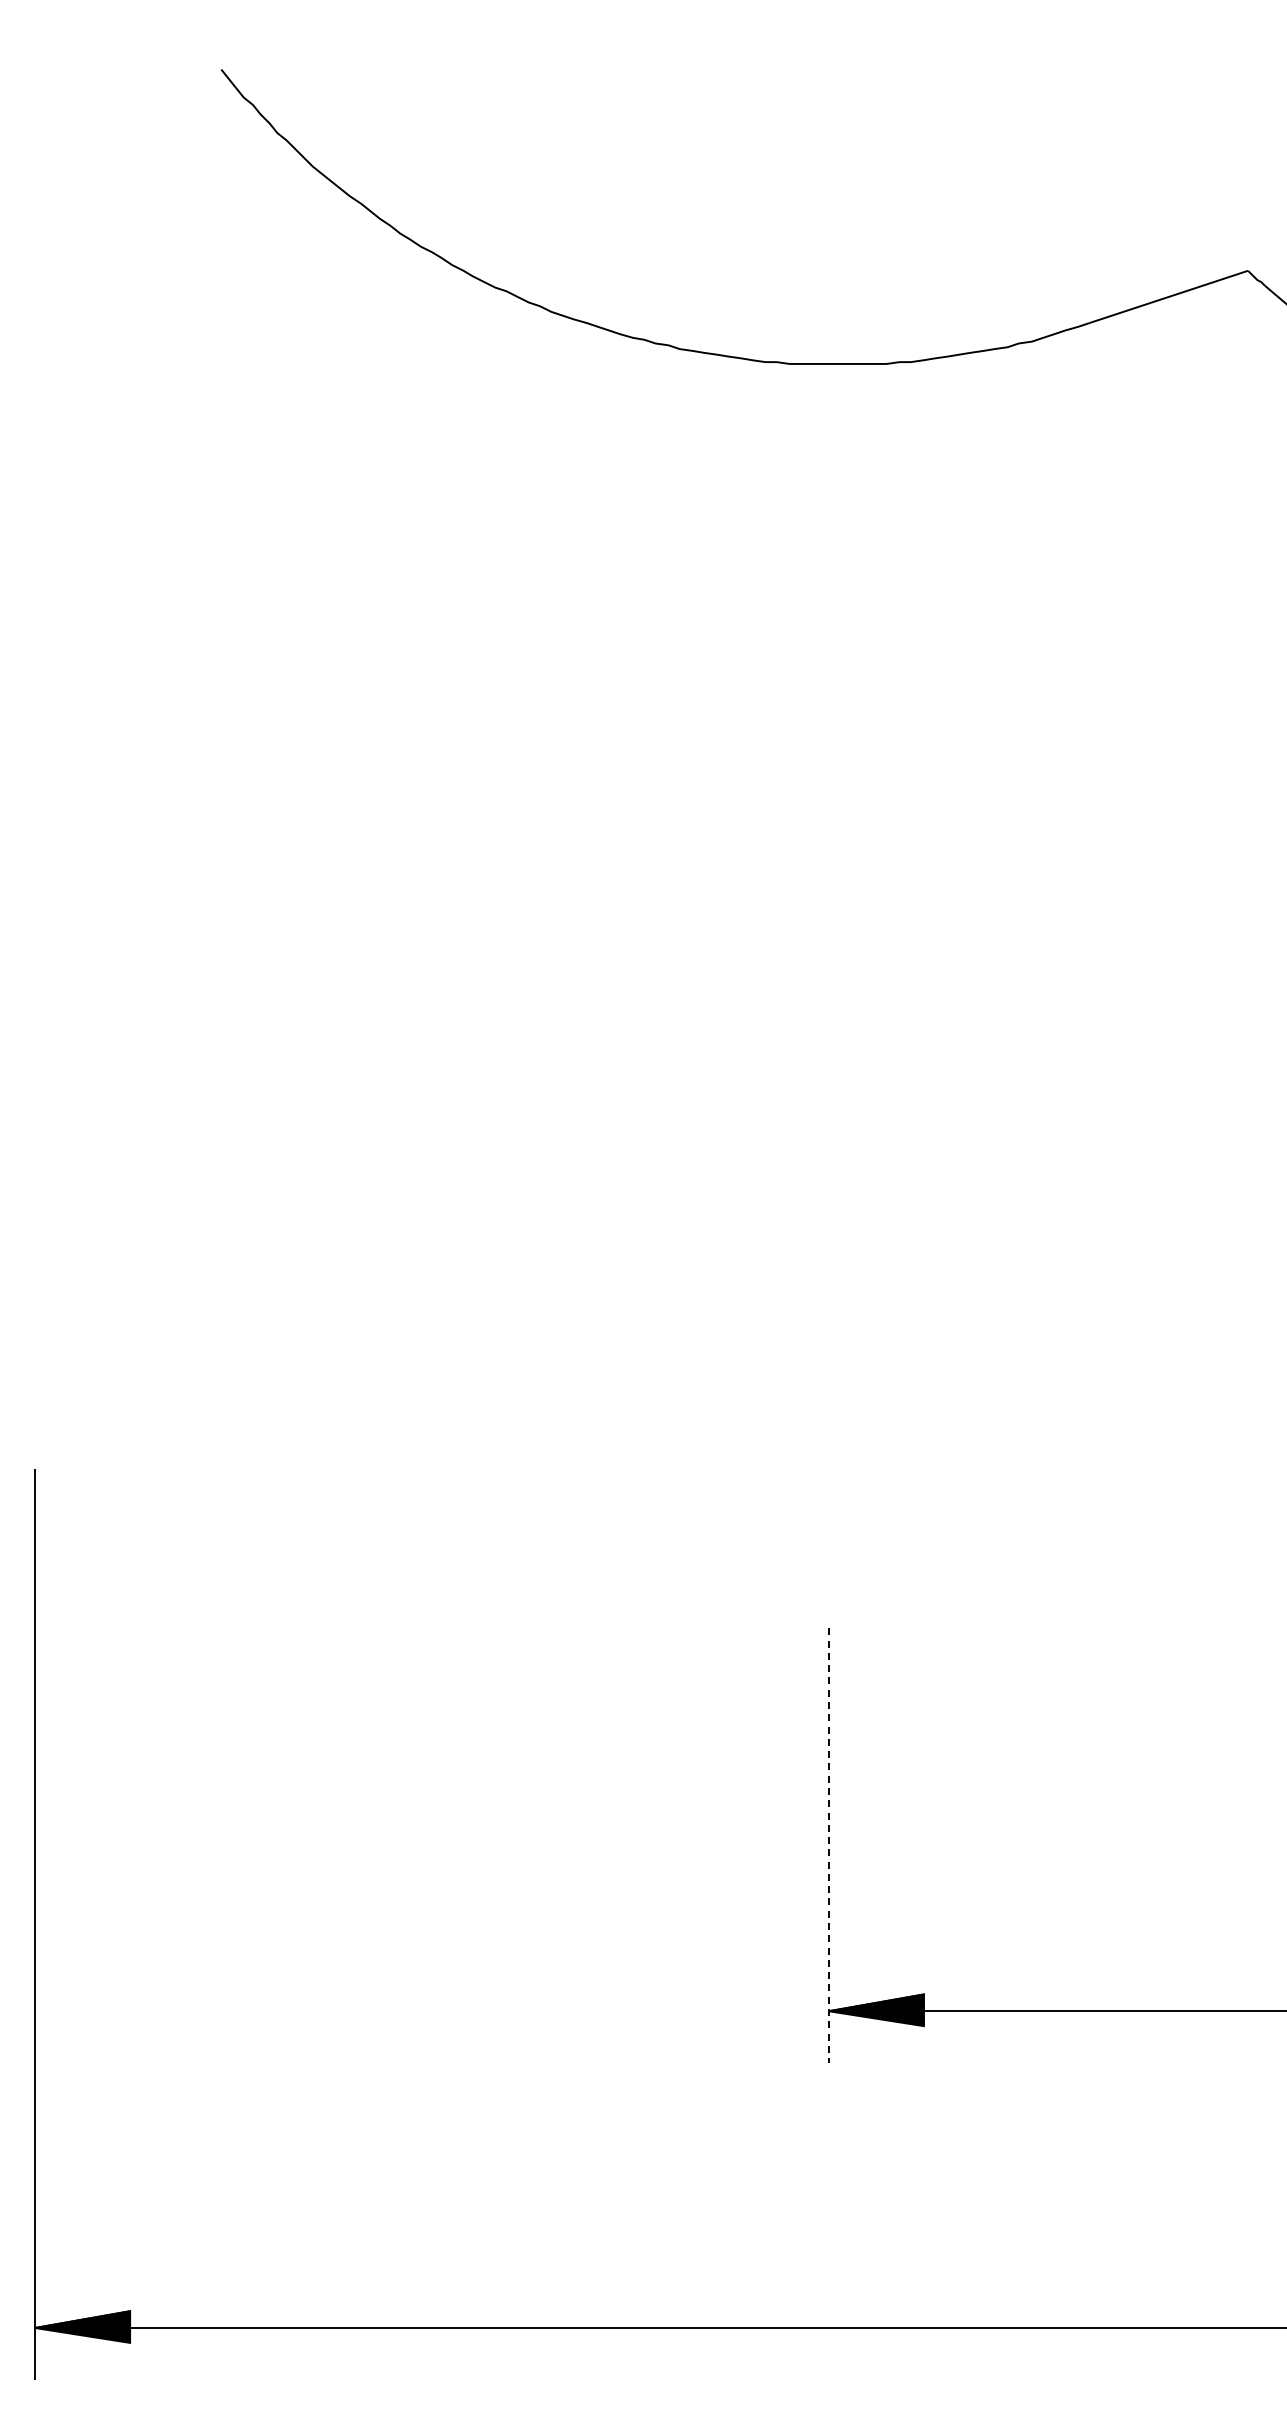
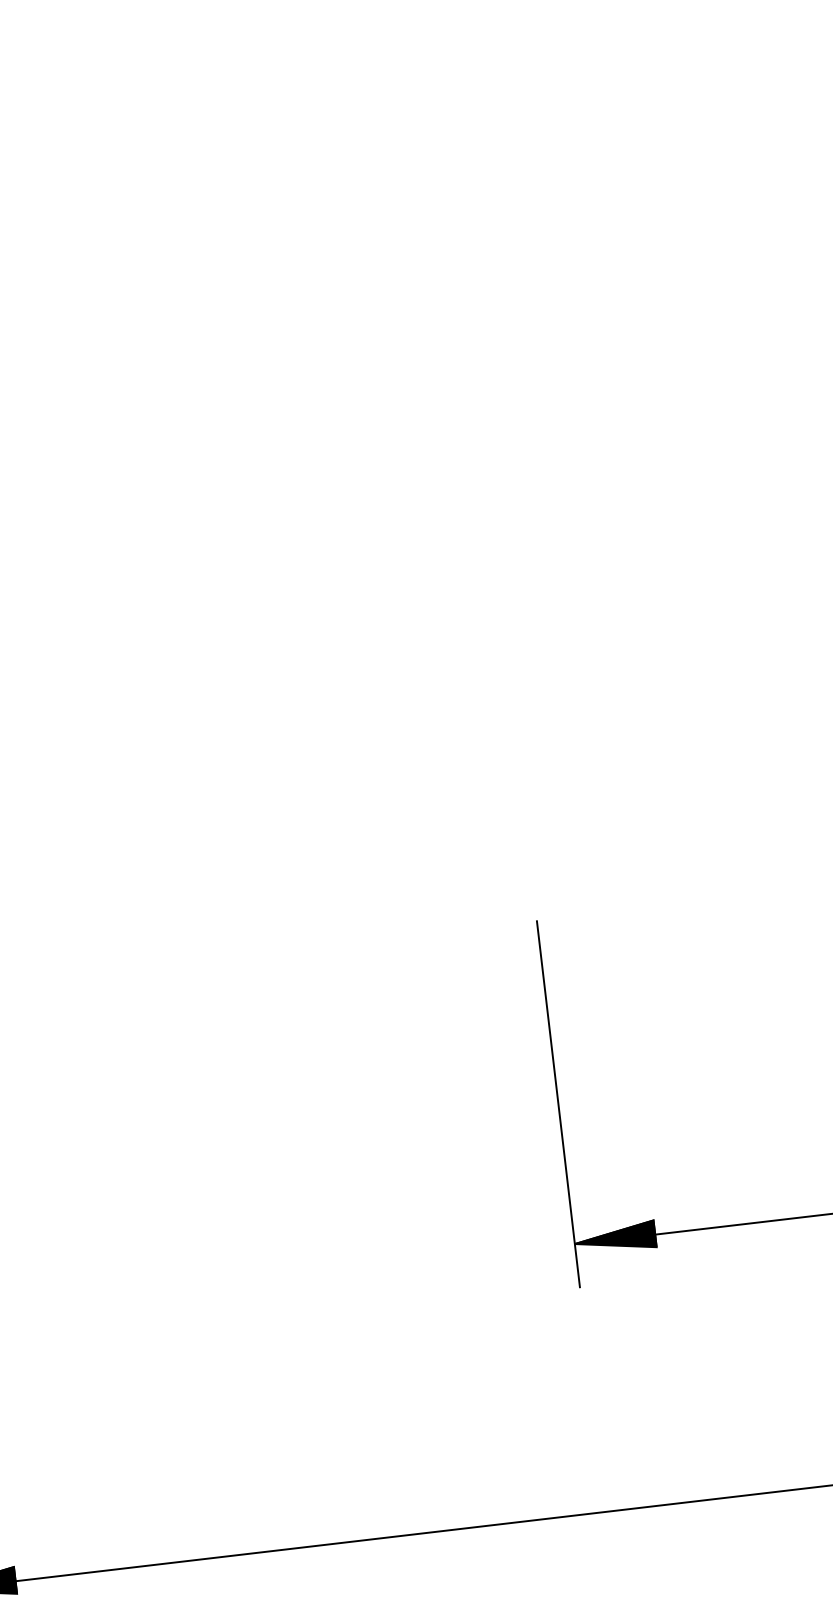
line: (828, 1845) -> (558, 1103), dashed -> solid

